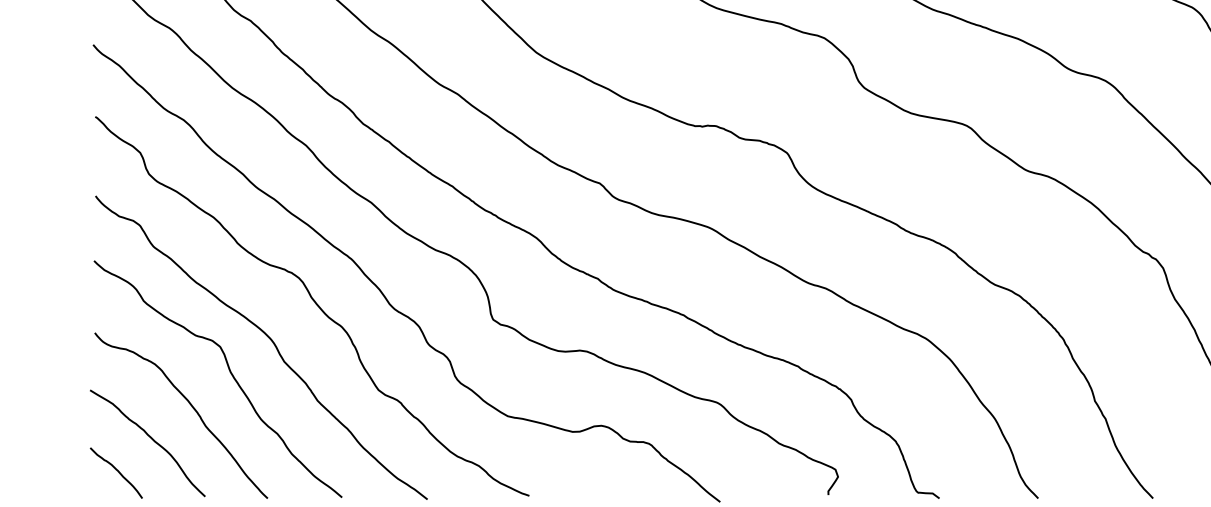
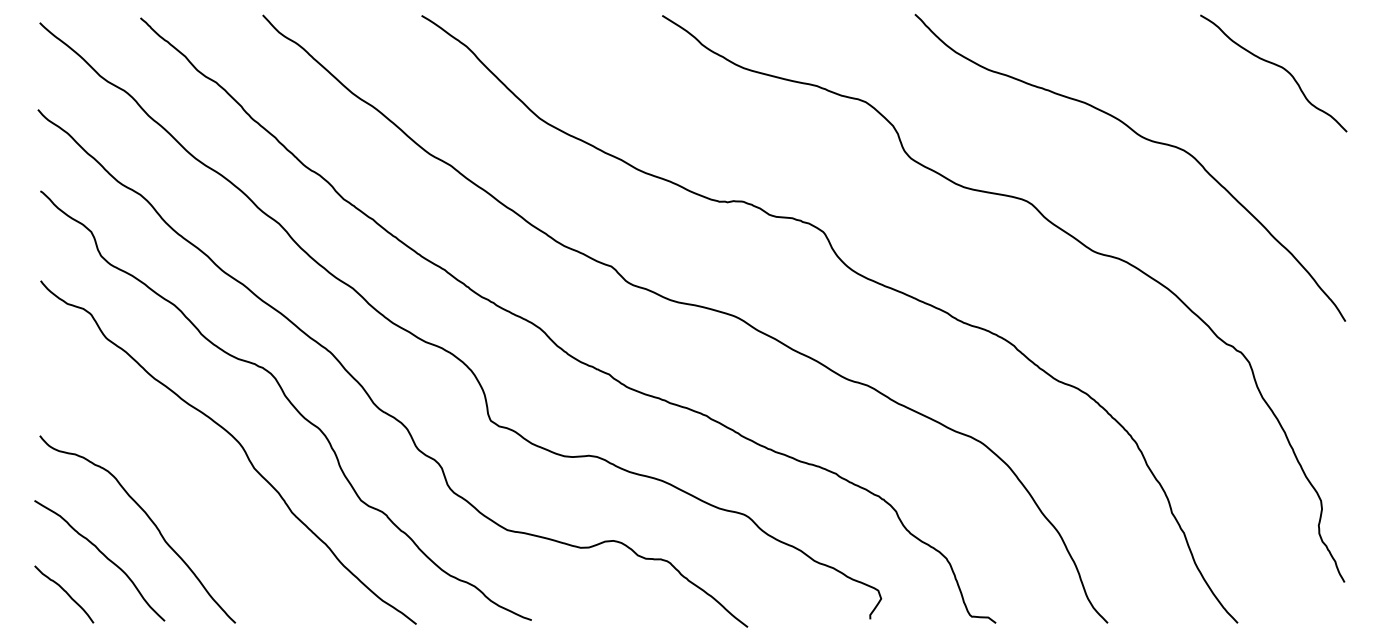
curve: (229, 372) -> (192, 480), removed

